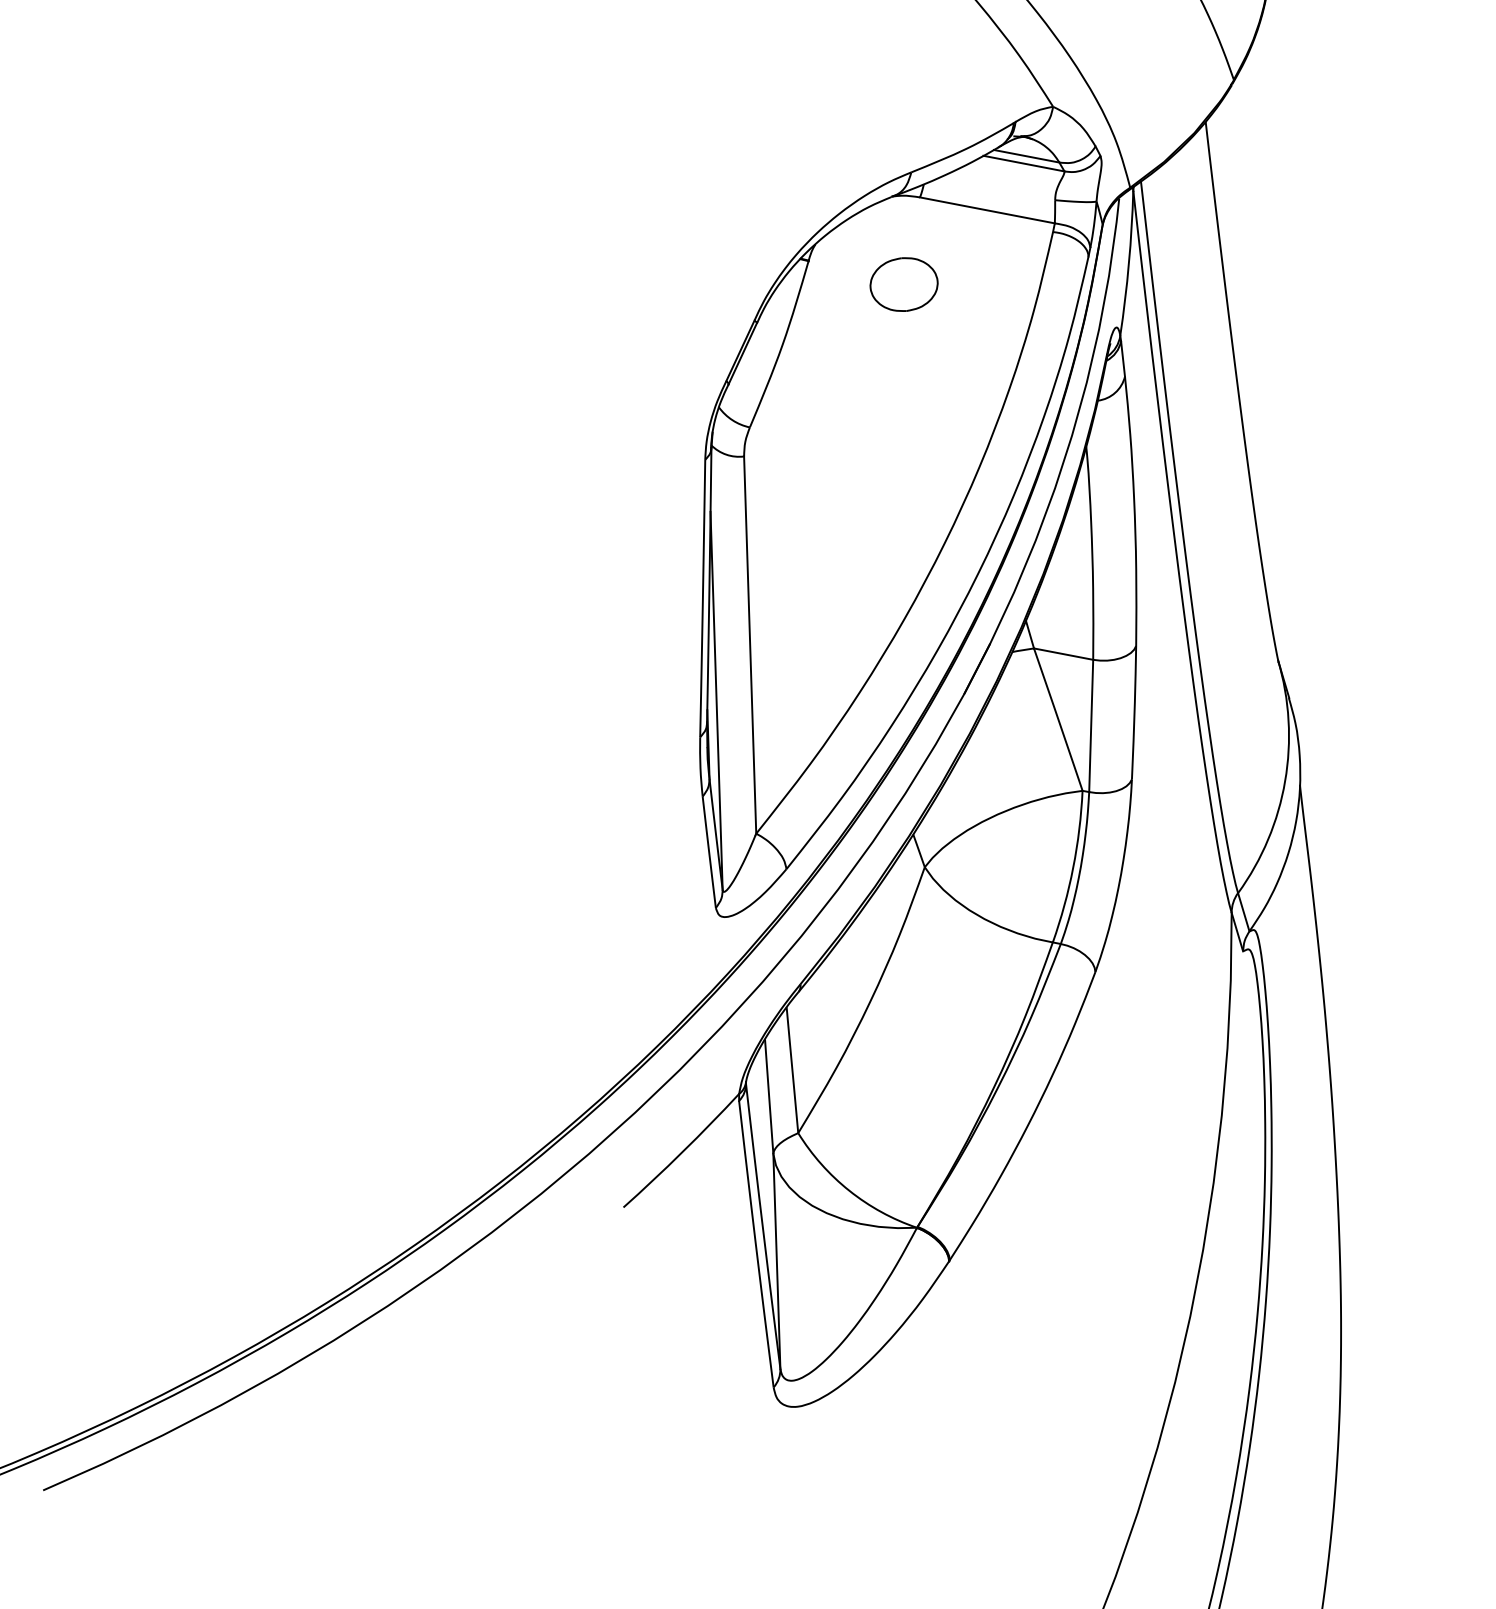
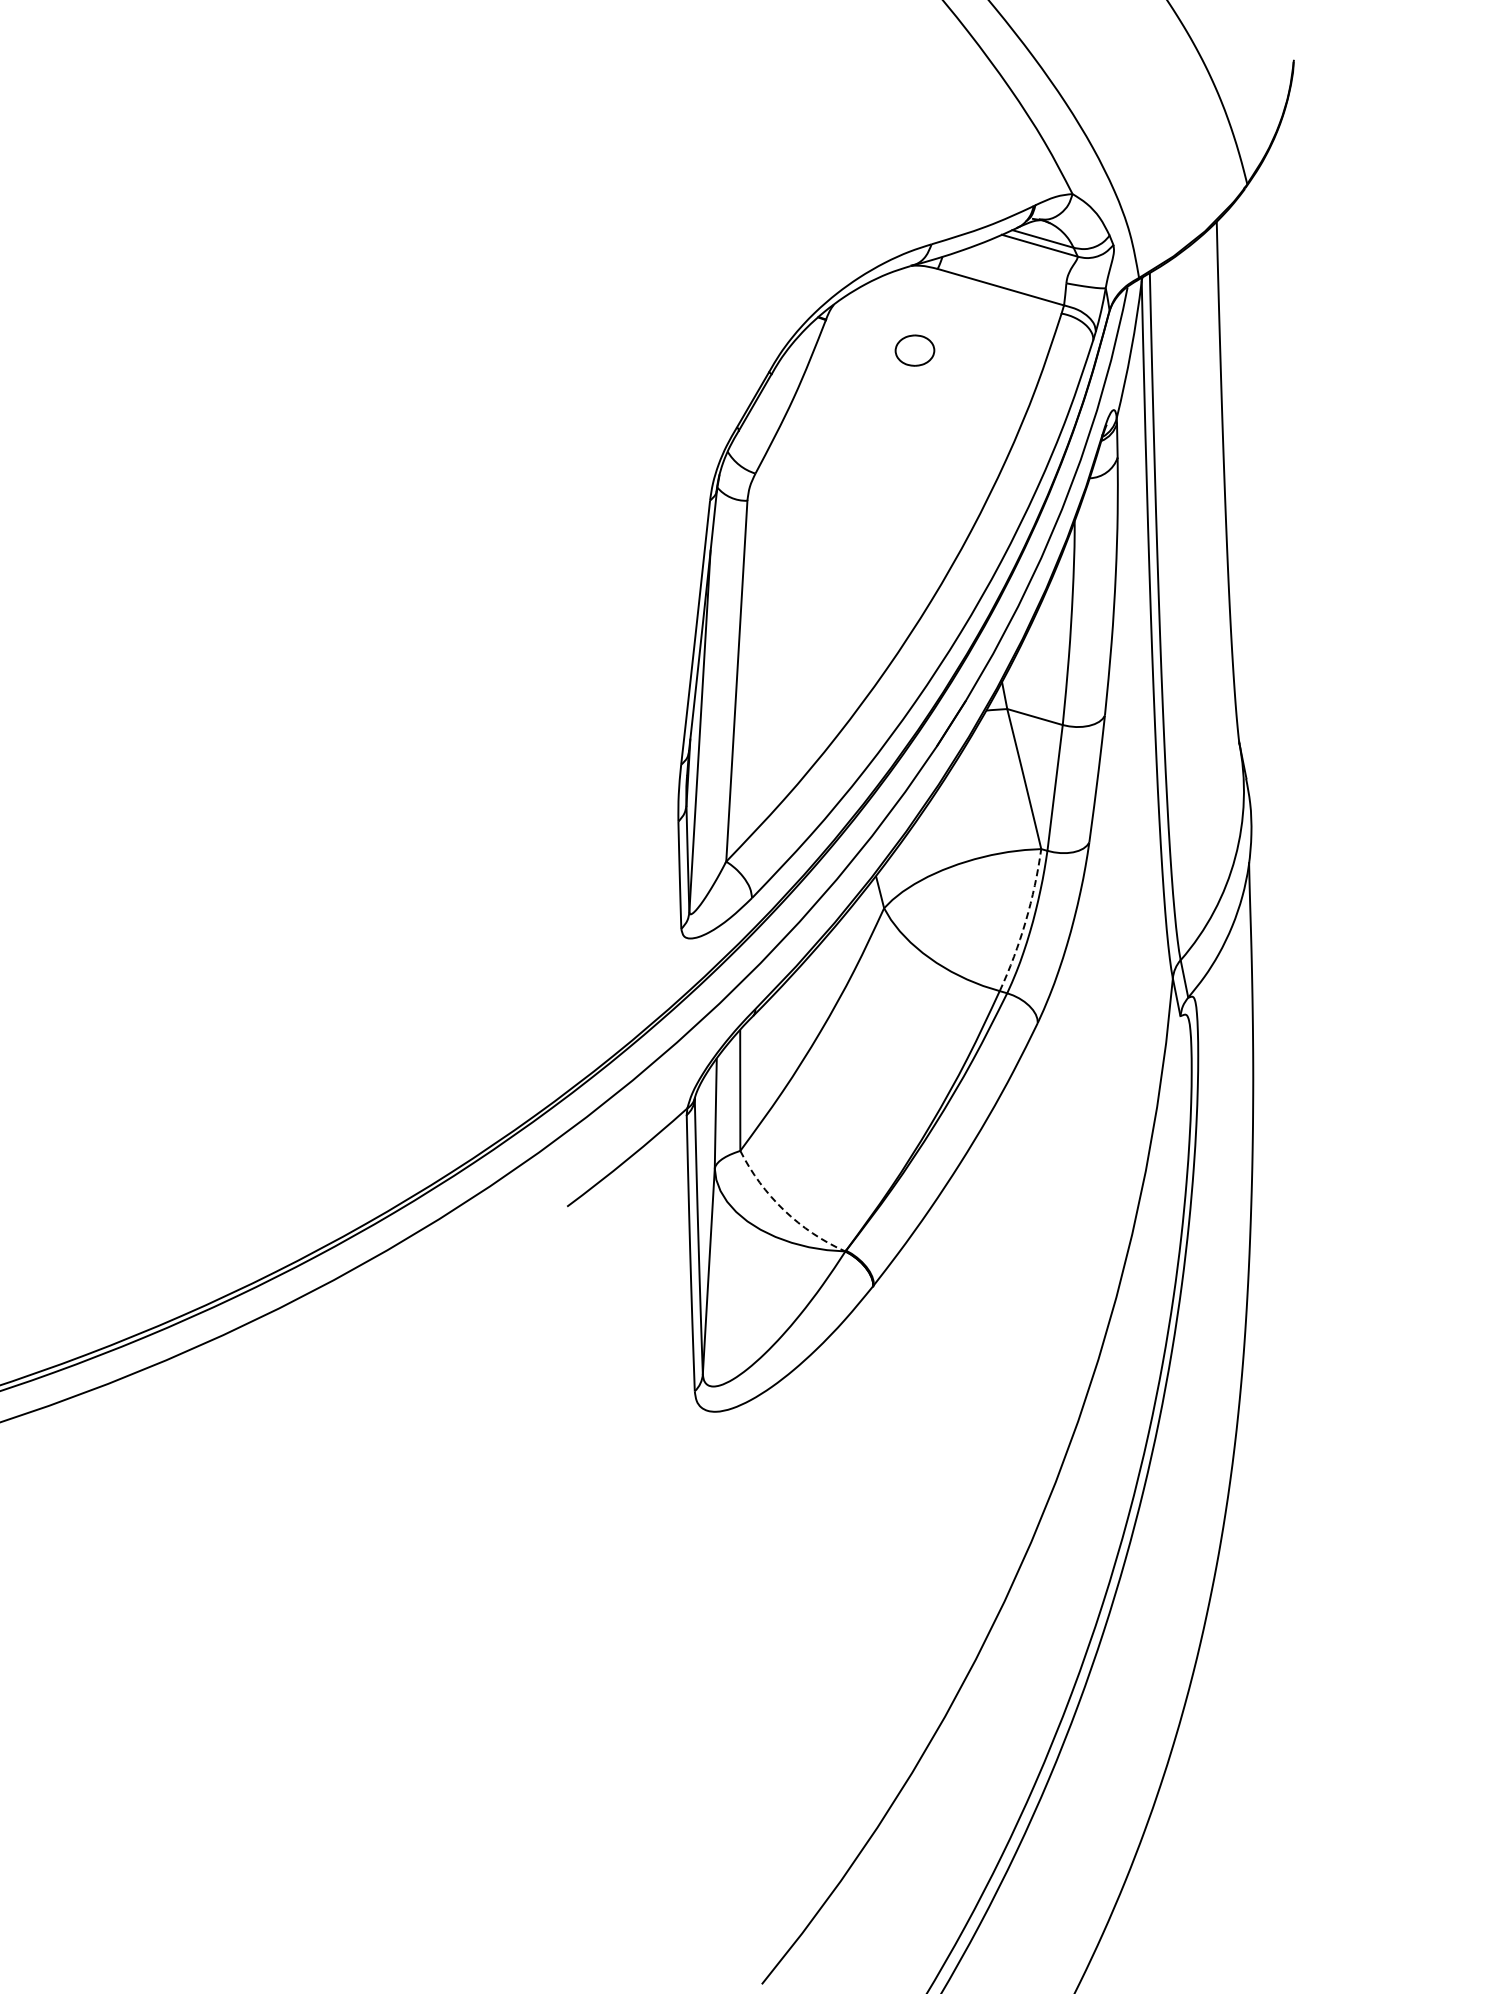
part: (903, 284) -> (914, 350), size x0.6
arc: (1073, 867) -> (1025, 921), solid -> dashed
arc: (849, 1190) -> (784, 1210), solid -> dashed

